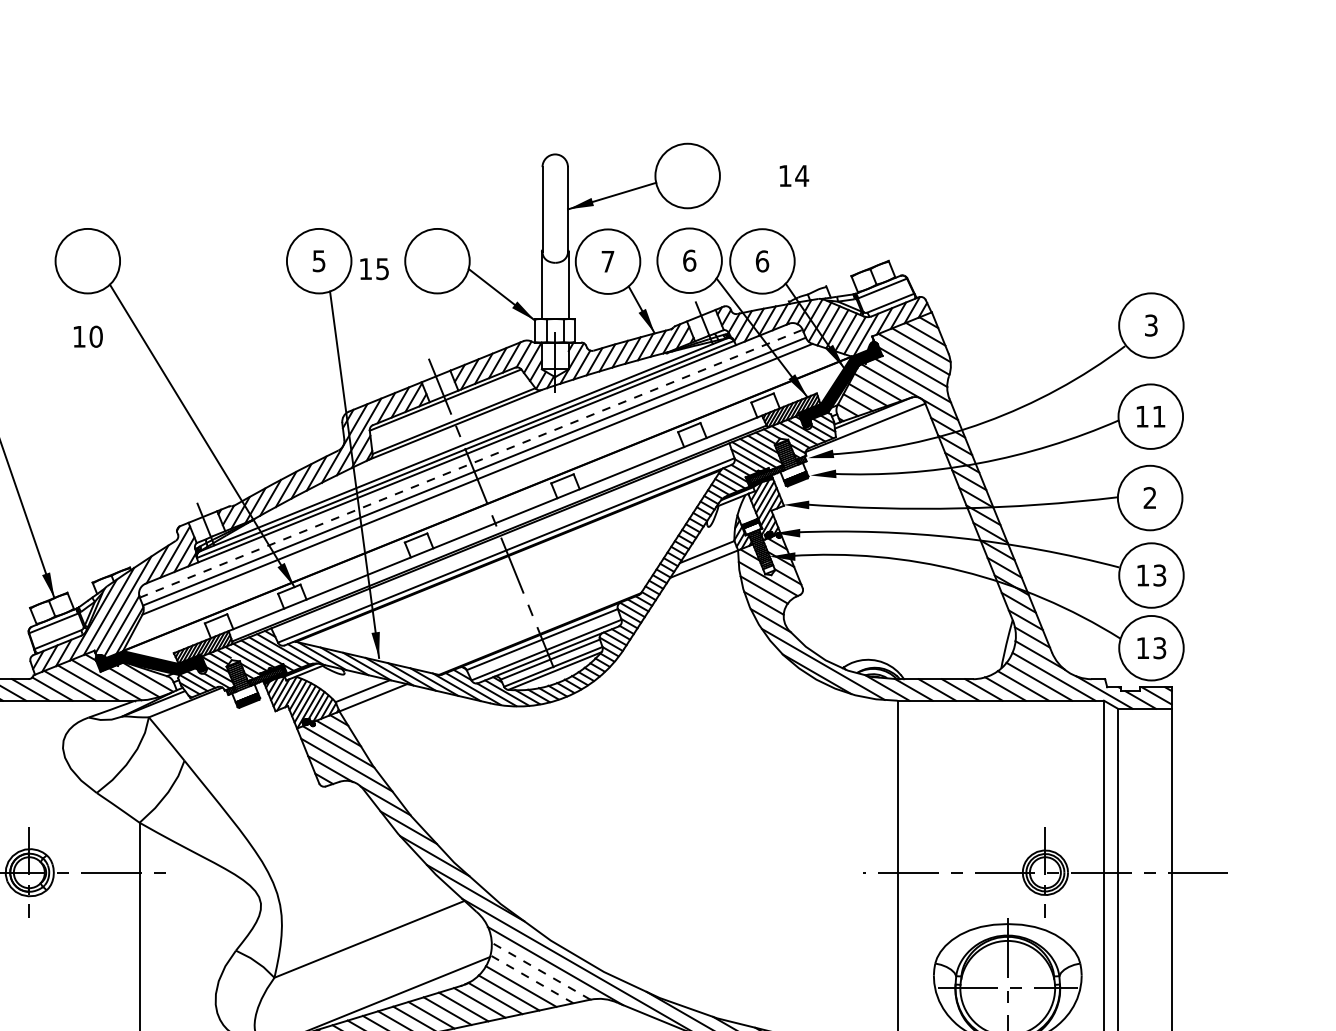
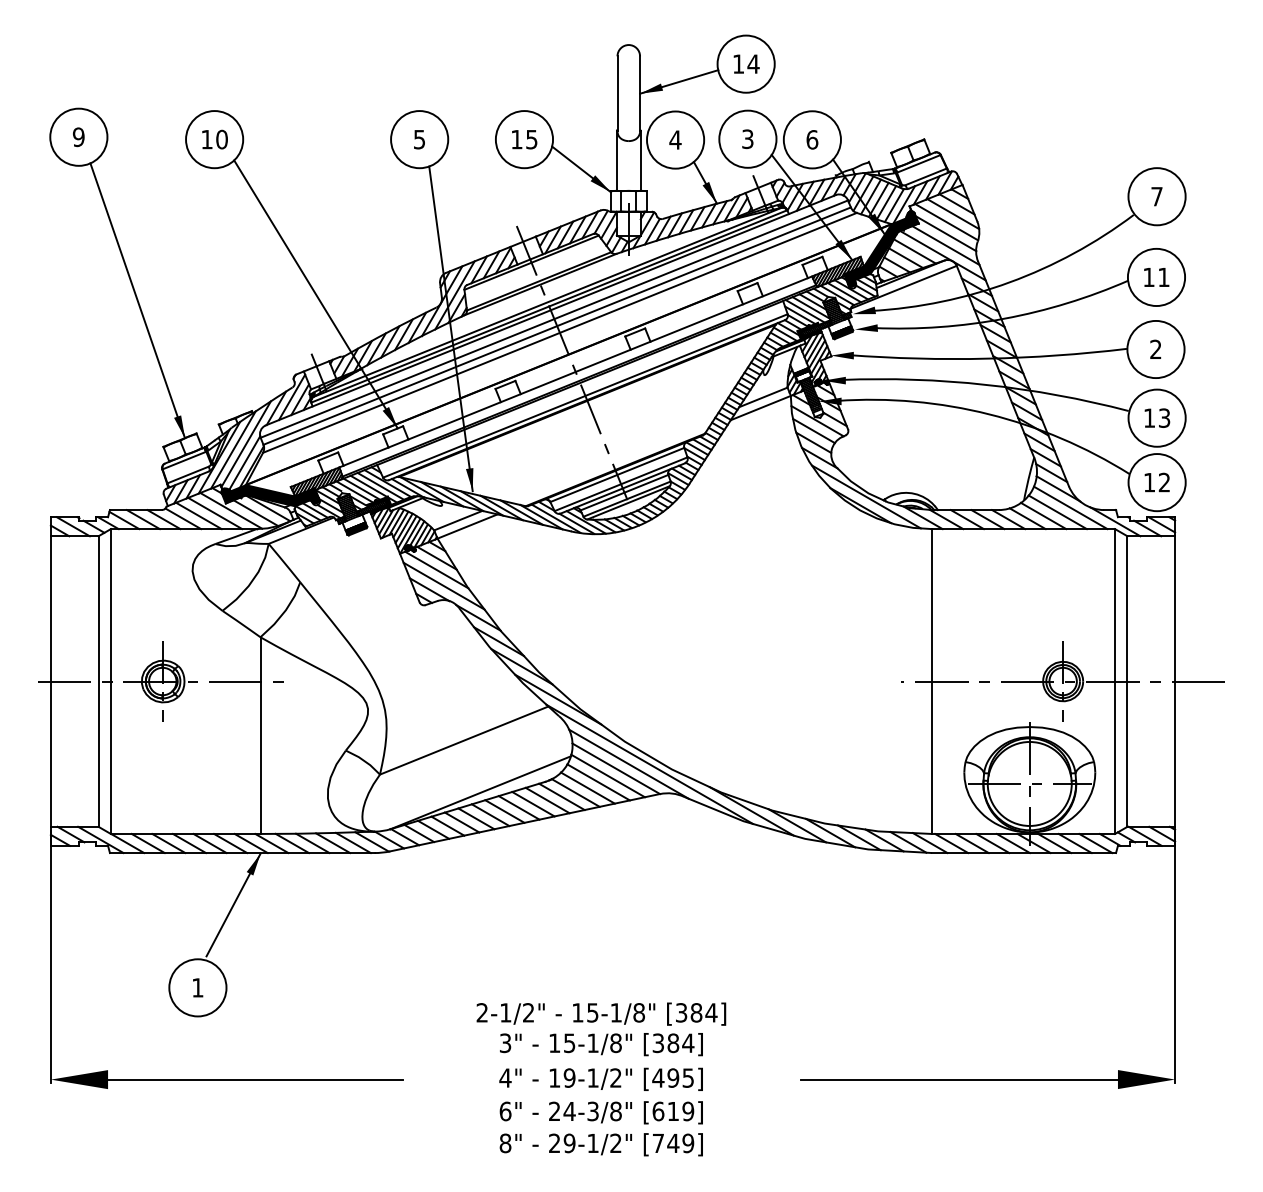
text: (794, 175) -> (746, 63), moved
text: (607, 261) -> (675, 139), 7 -> 4
text: (689, 261) -> (747, 139), 6 -> 3
text: (374, 268) -> (524, 139), moved
text: (1150, 325) -> (1156, 196), 3 -> 7
text: (87, 336) -> (214, 139), moved
line: (471, 464) -> (554, 319), dashed -> solid
text: (1159, 648) -> (1164, 482), 13 -> 12
line: (541, 970) -> (616, 768), dashed -> solid
line: (532, 978) -> (608, 775), dashed -> solid

